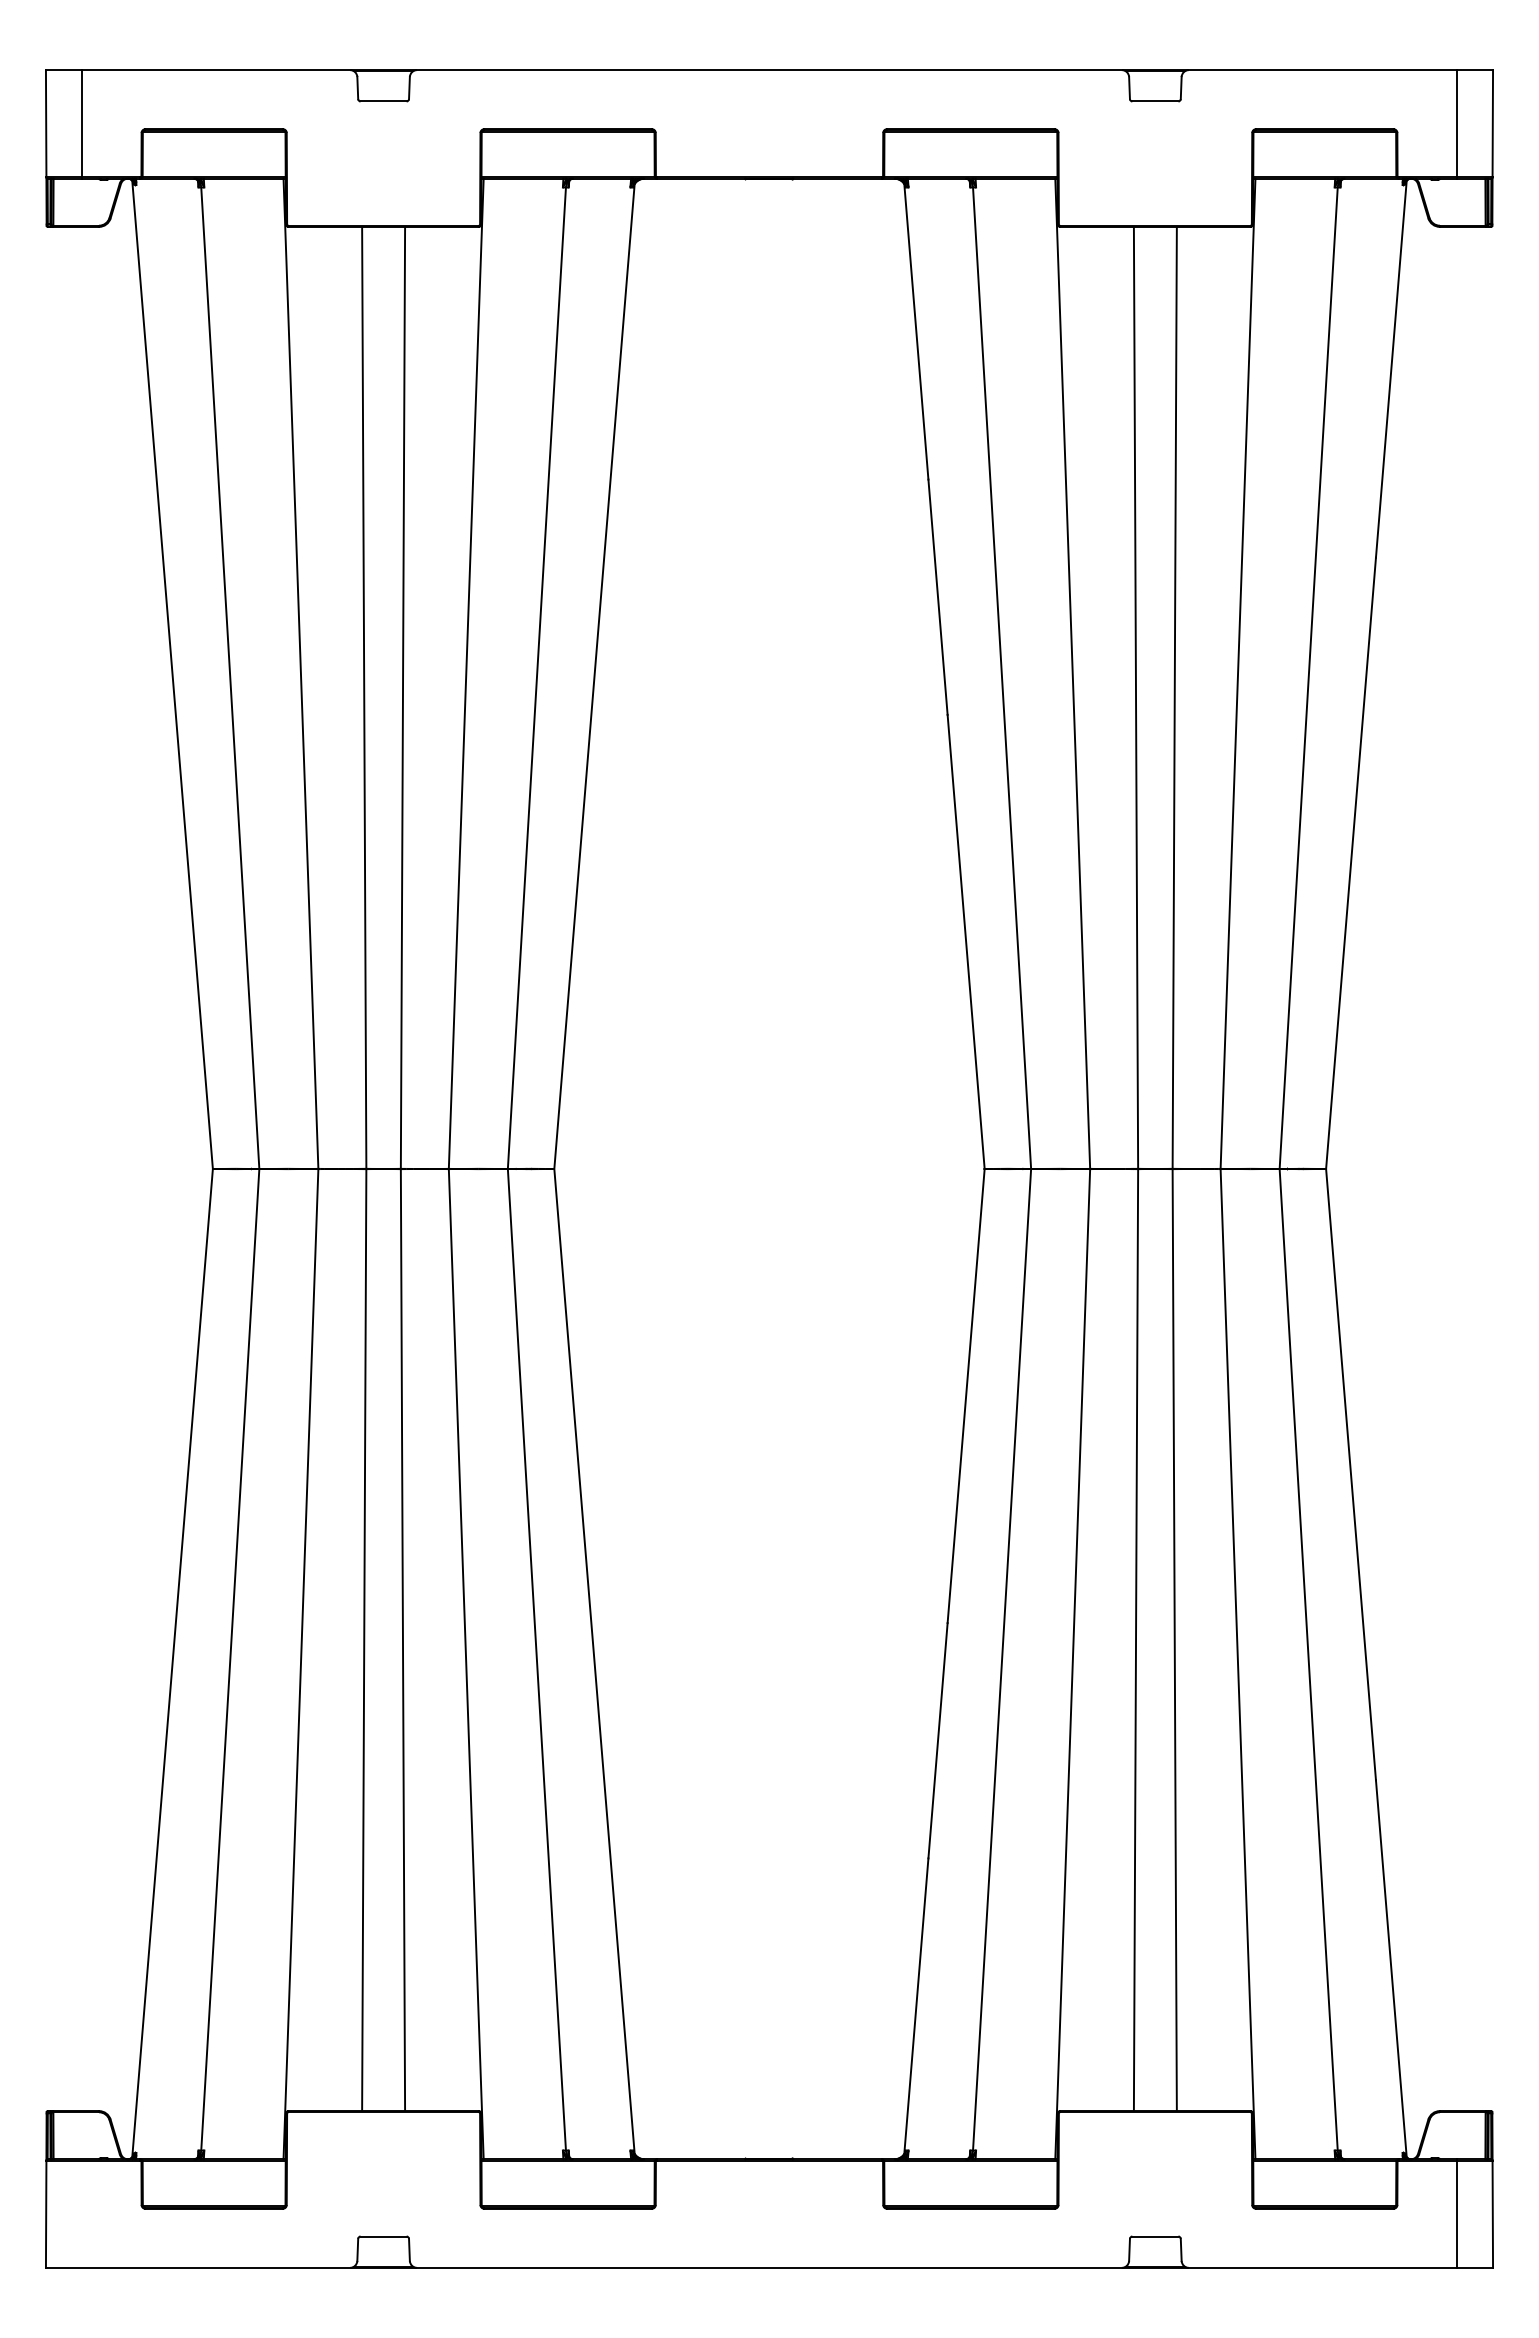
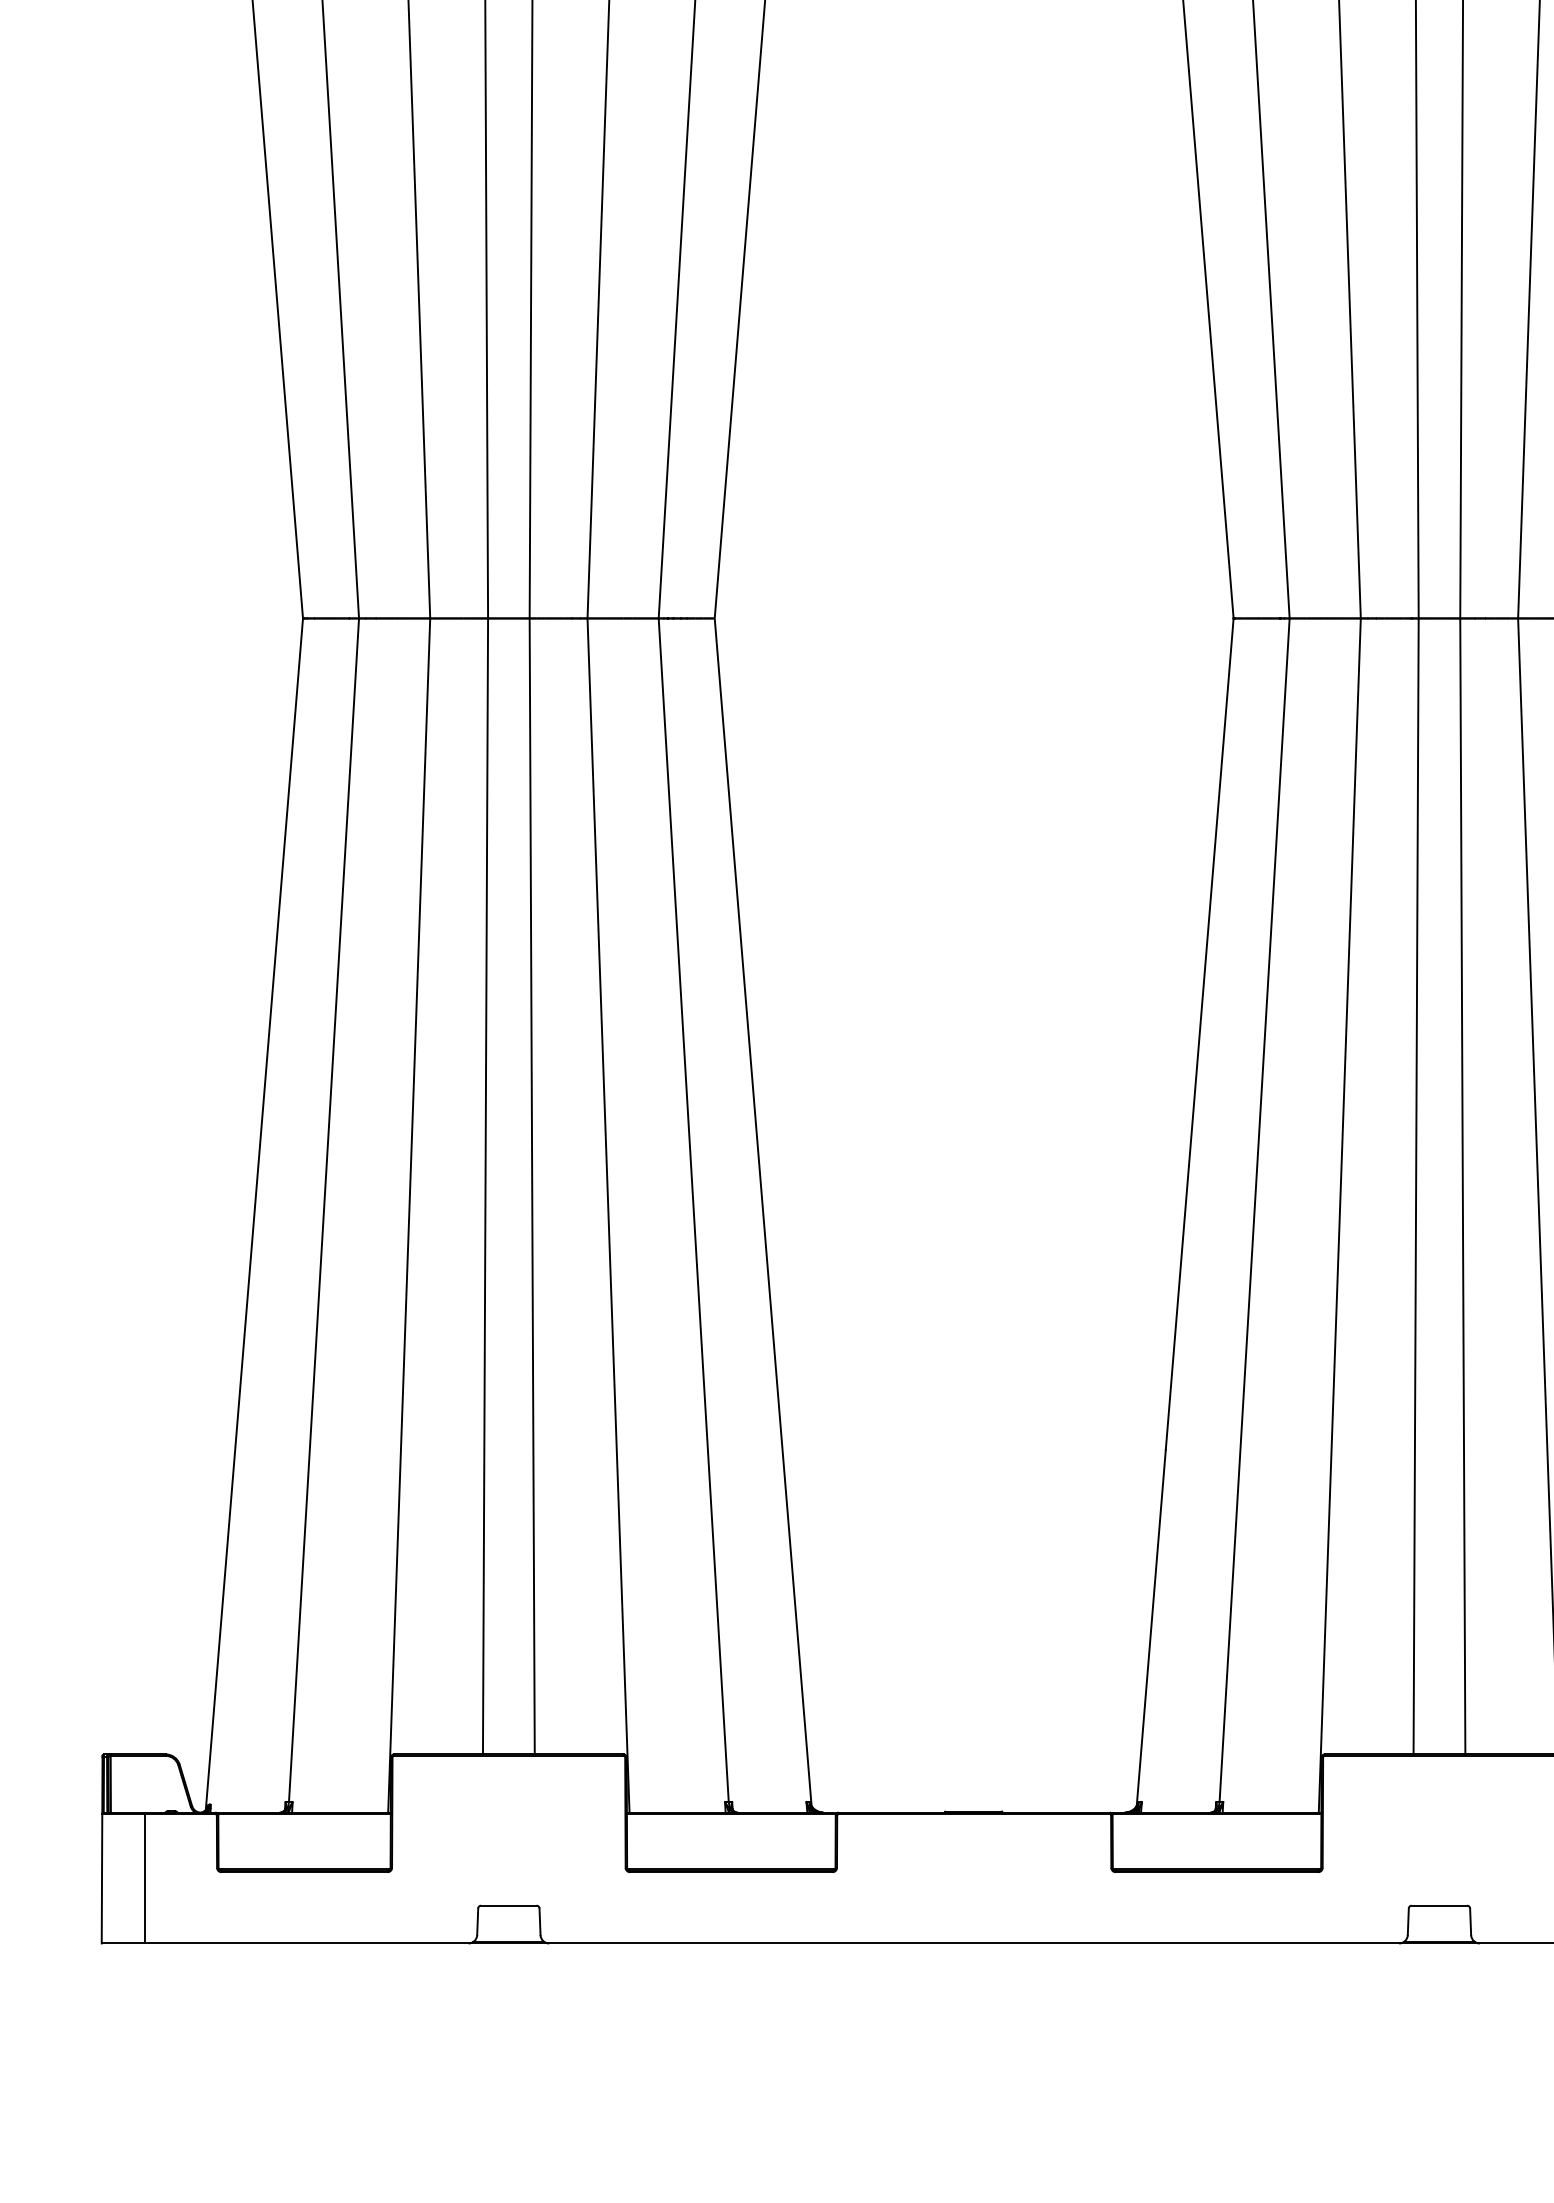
line: (82, 2213) -> (145, 1877), added

